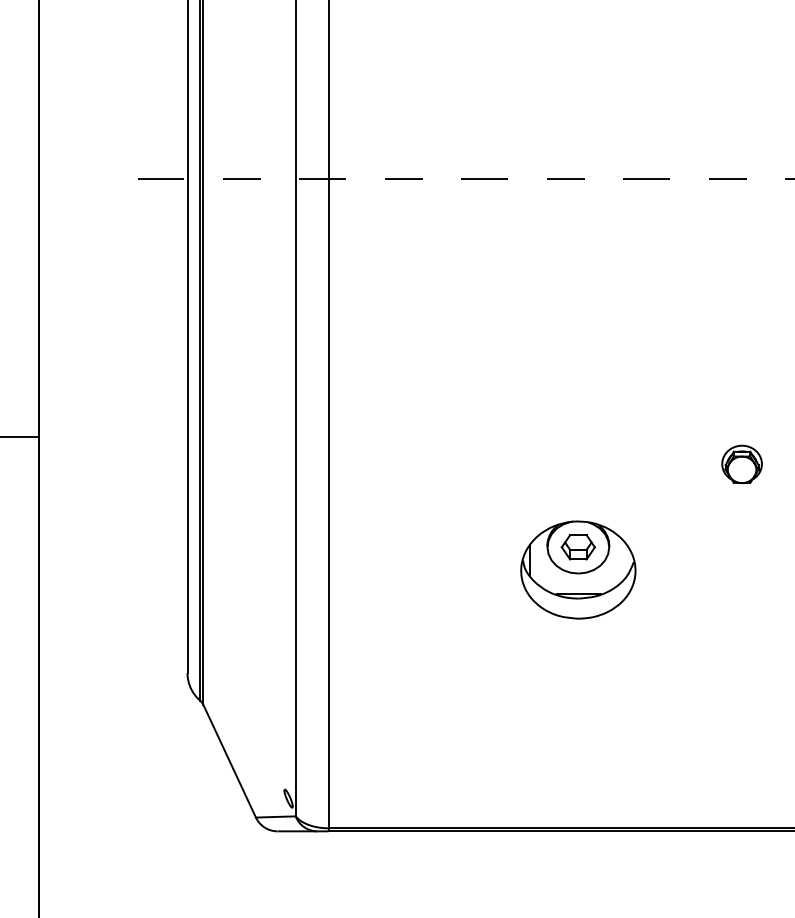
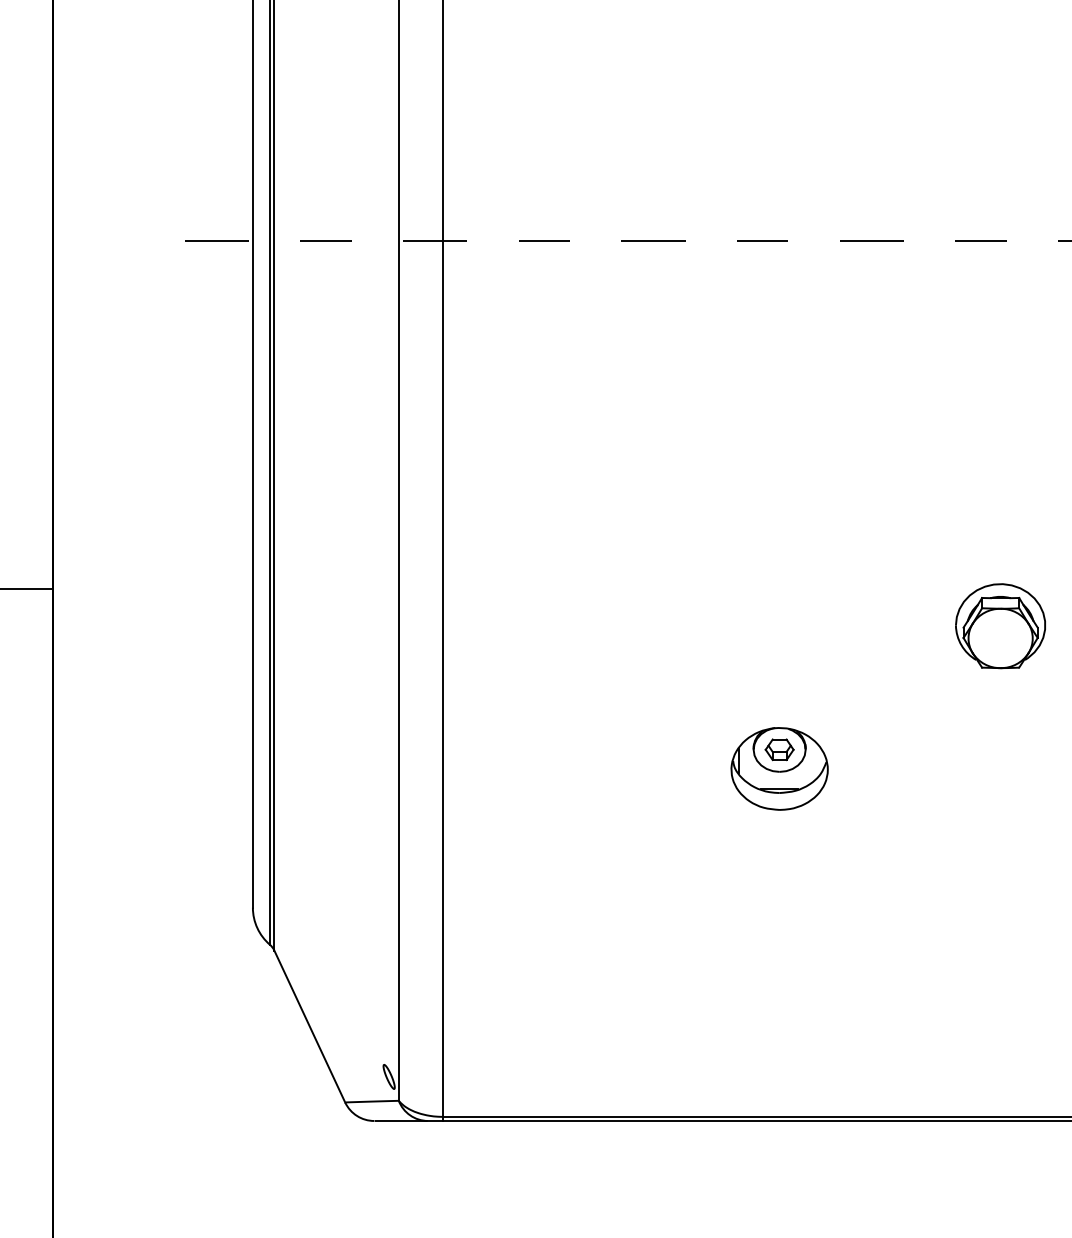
part: (741, 464) -> (999, 626), size x1.67
part: (577, 570) -> (778, 769), size x0.62

